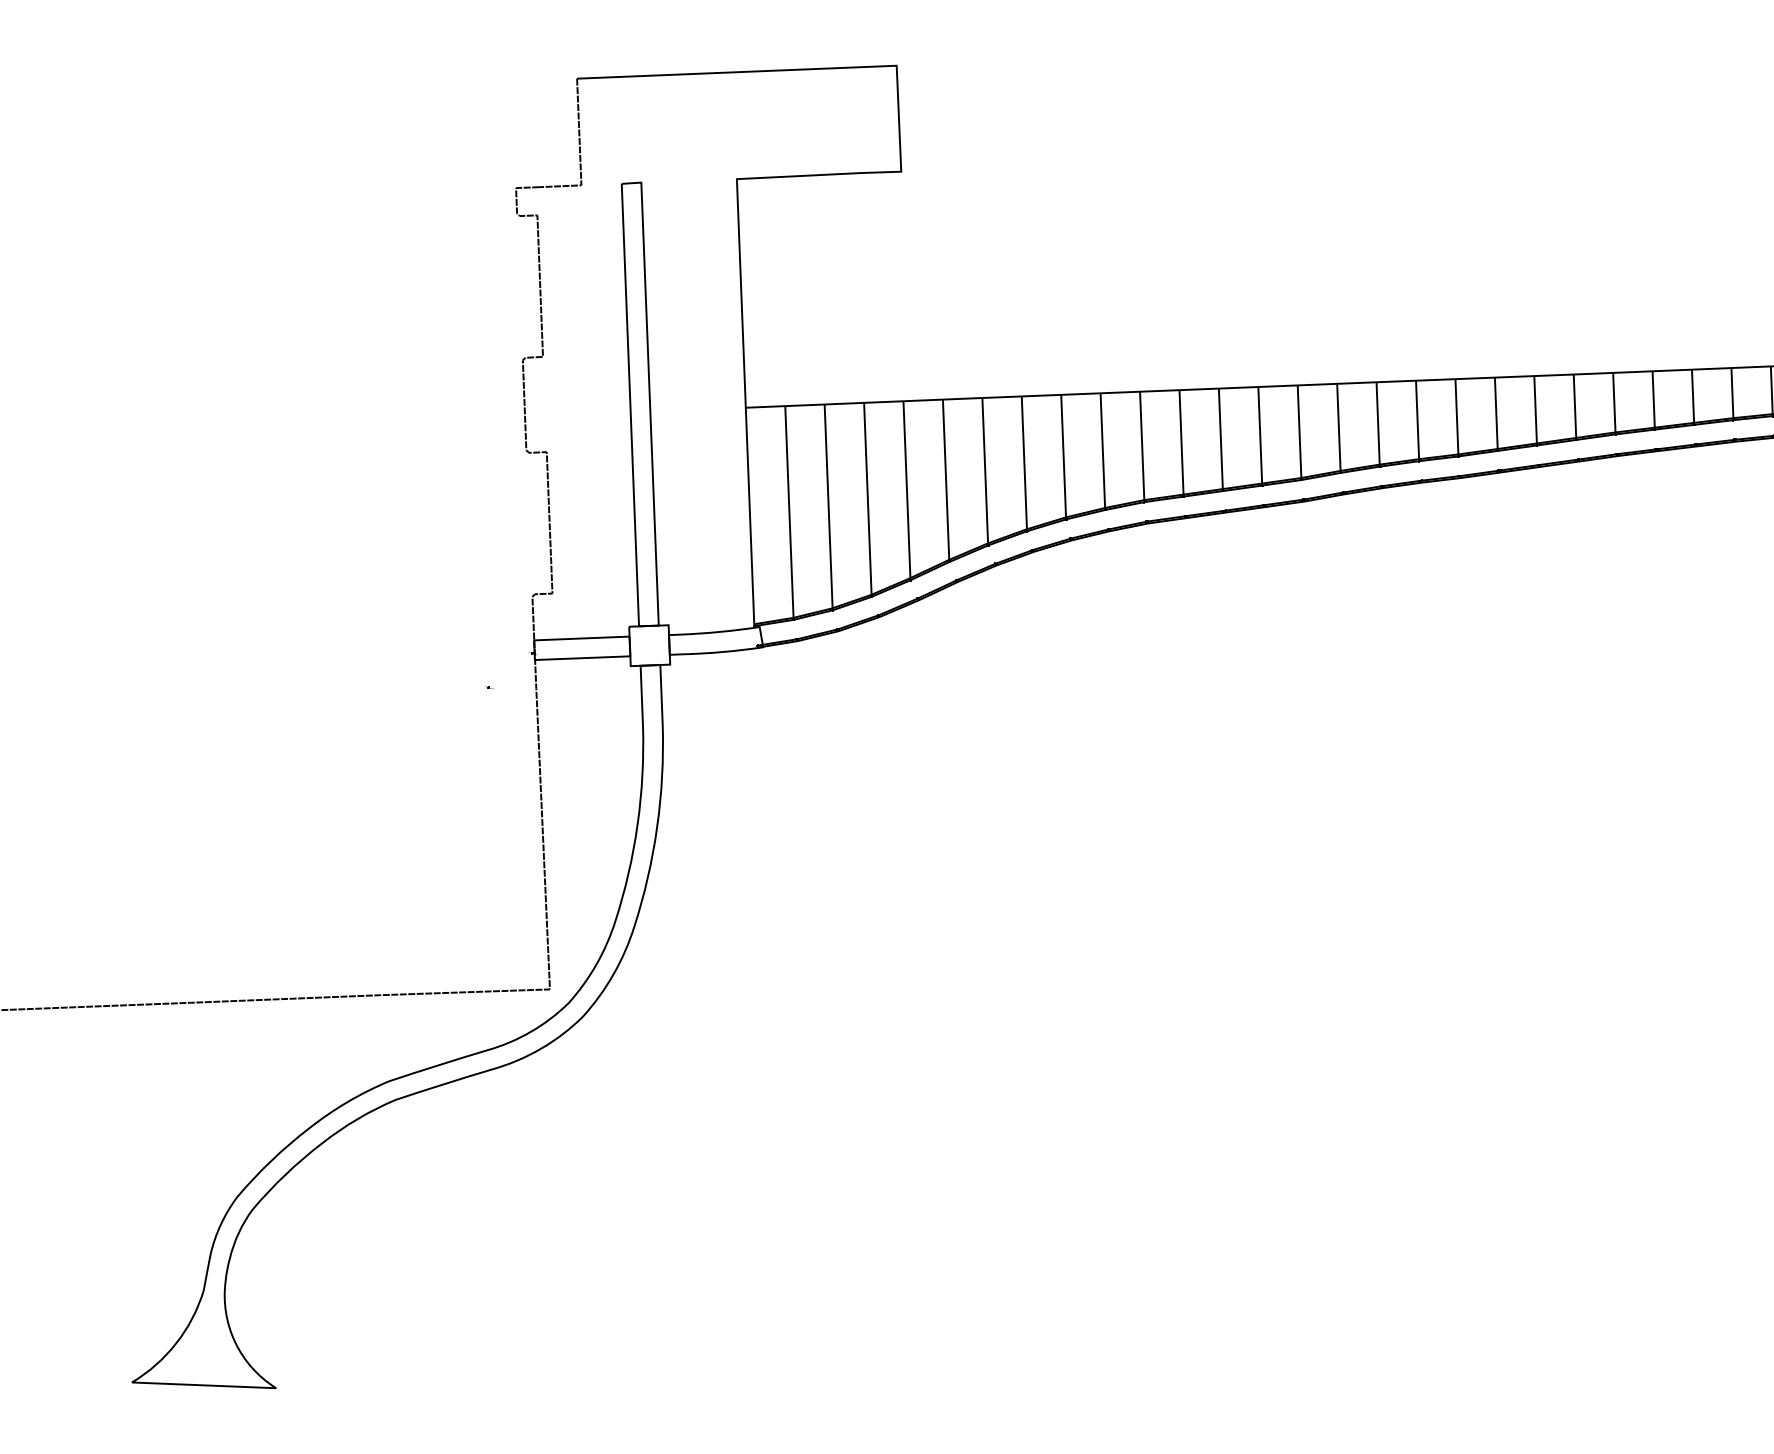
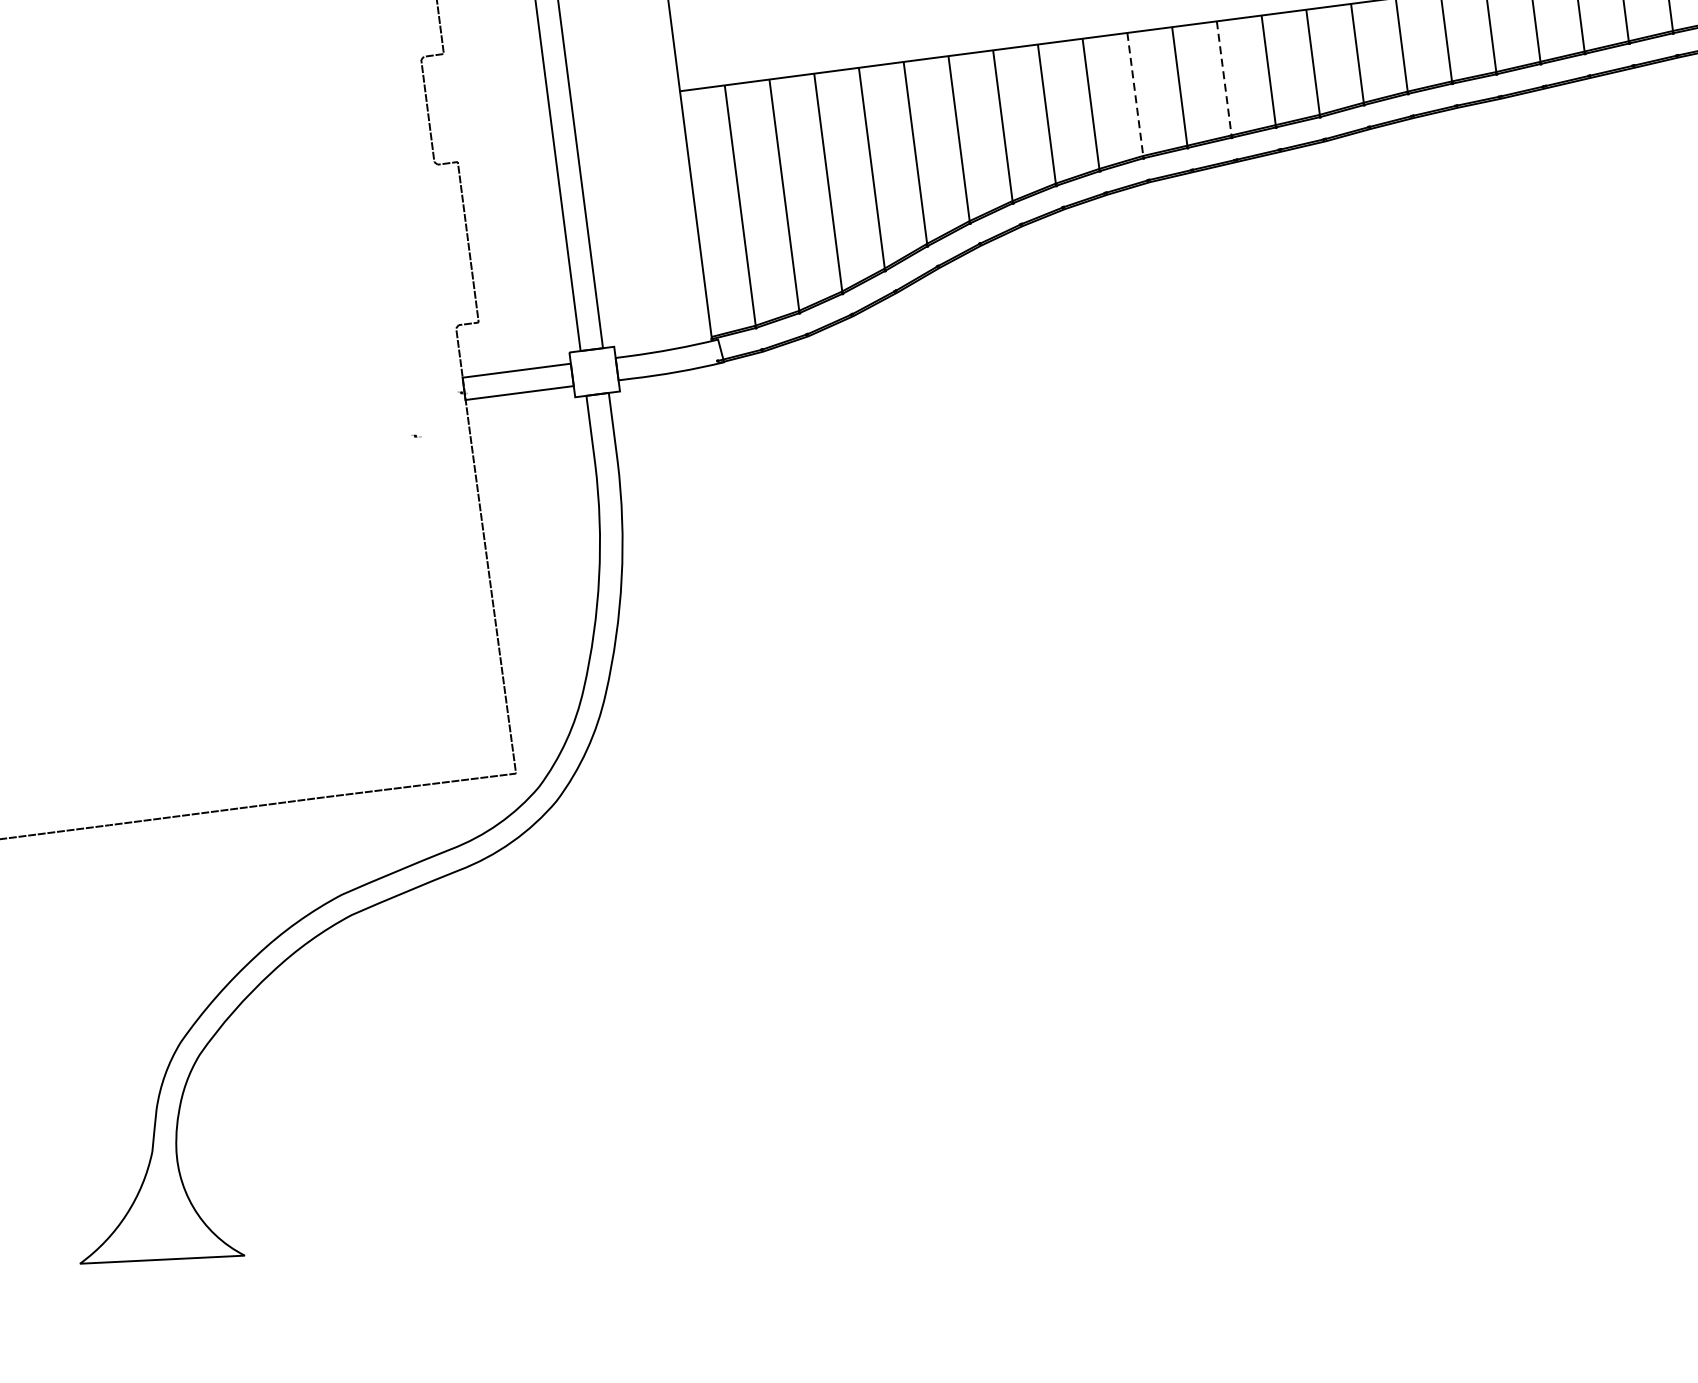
line: (1220, 440) -> (1223, 80), solid -> dashed
line: (1142, 447) -> (1135, 96), solid -> dashed

